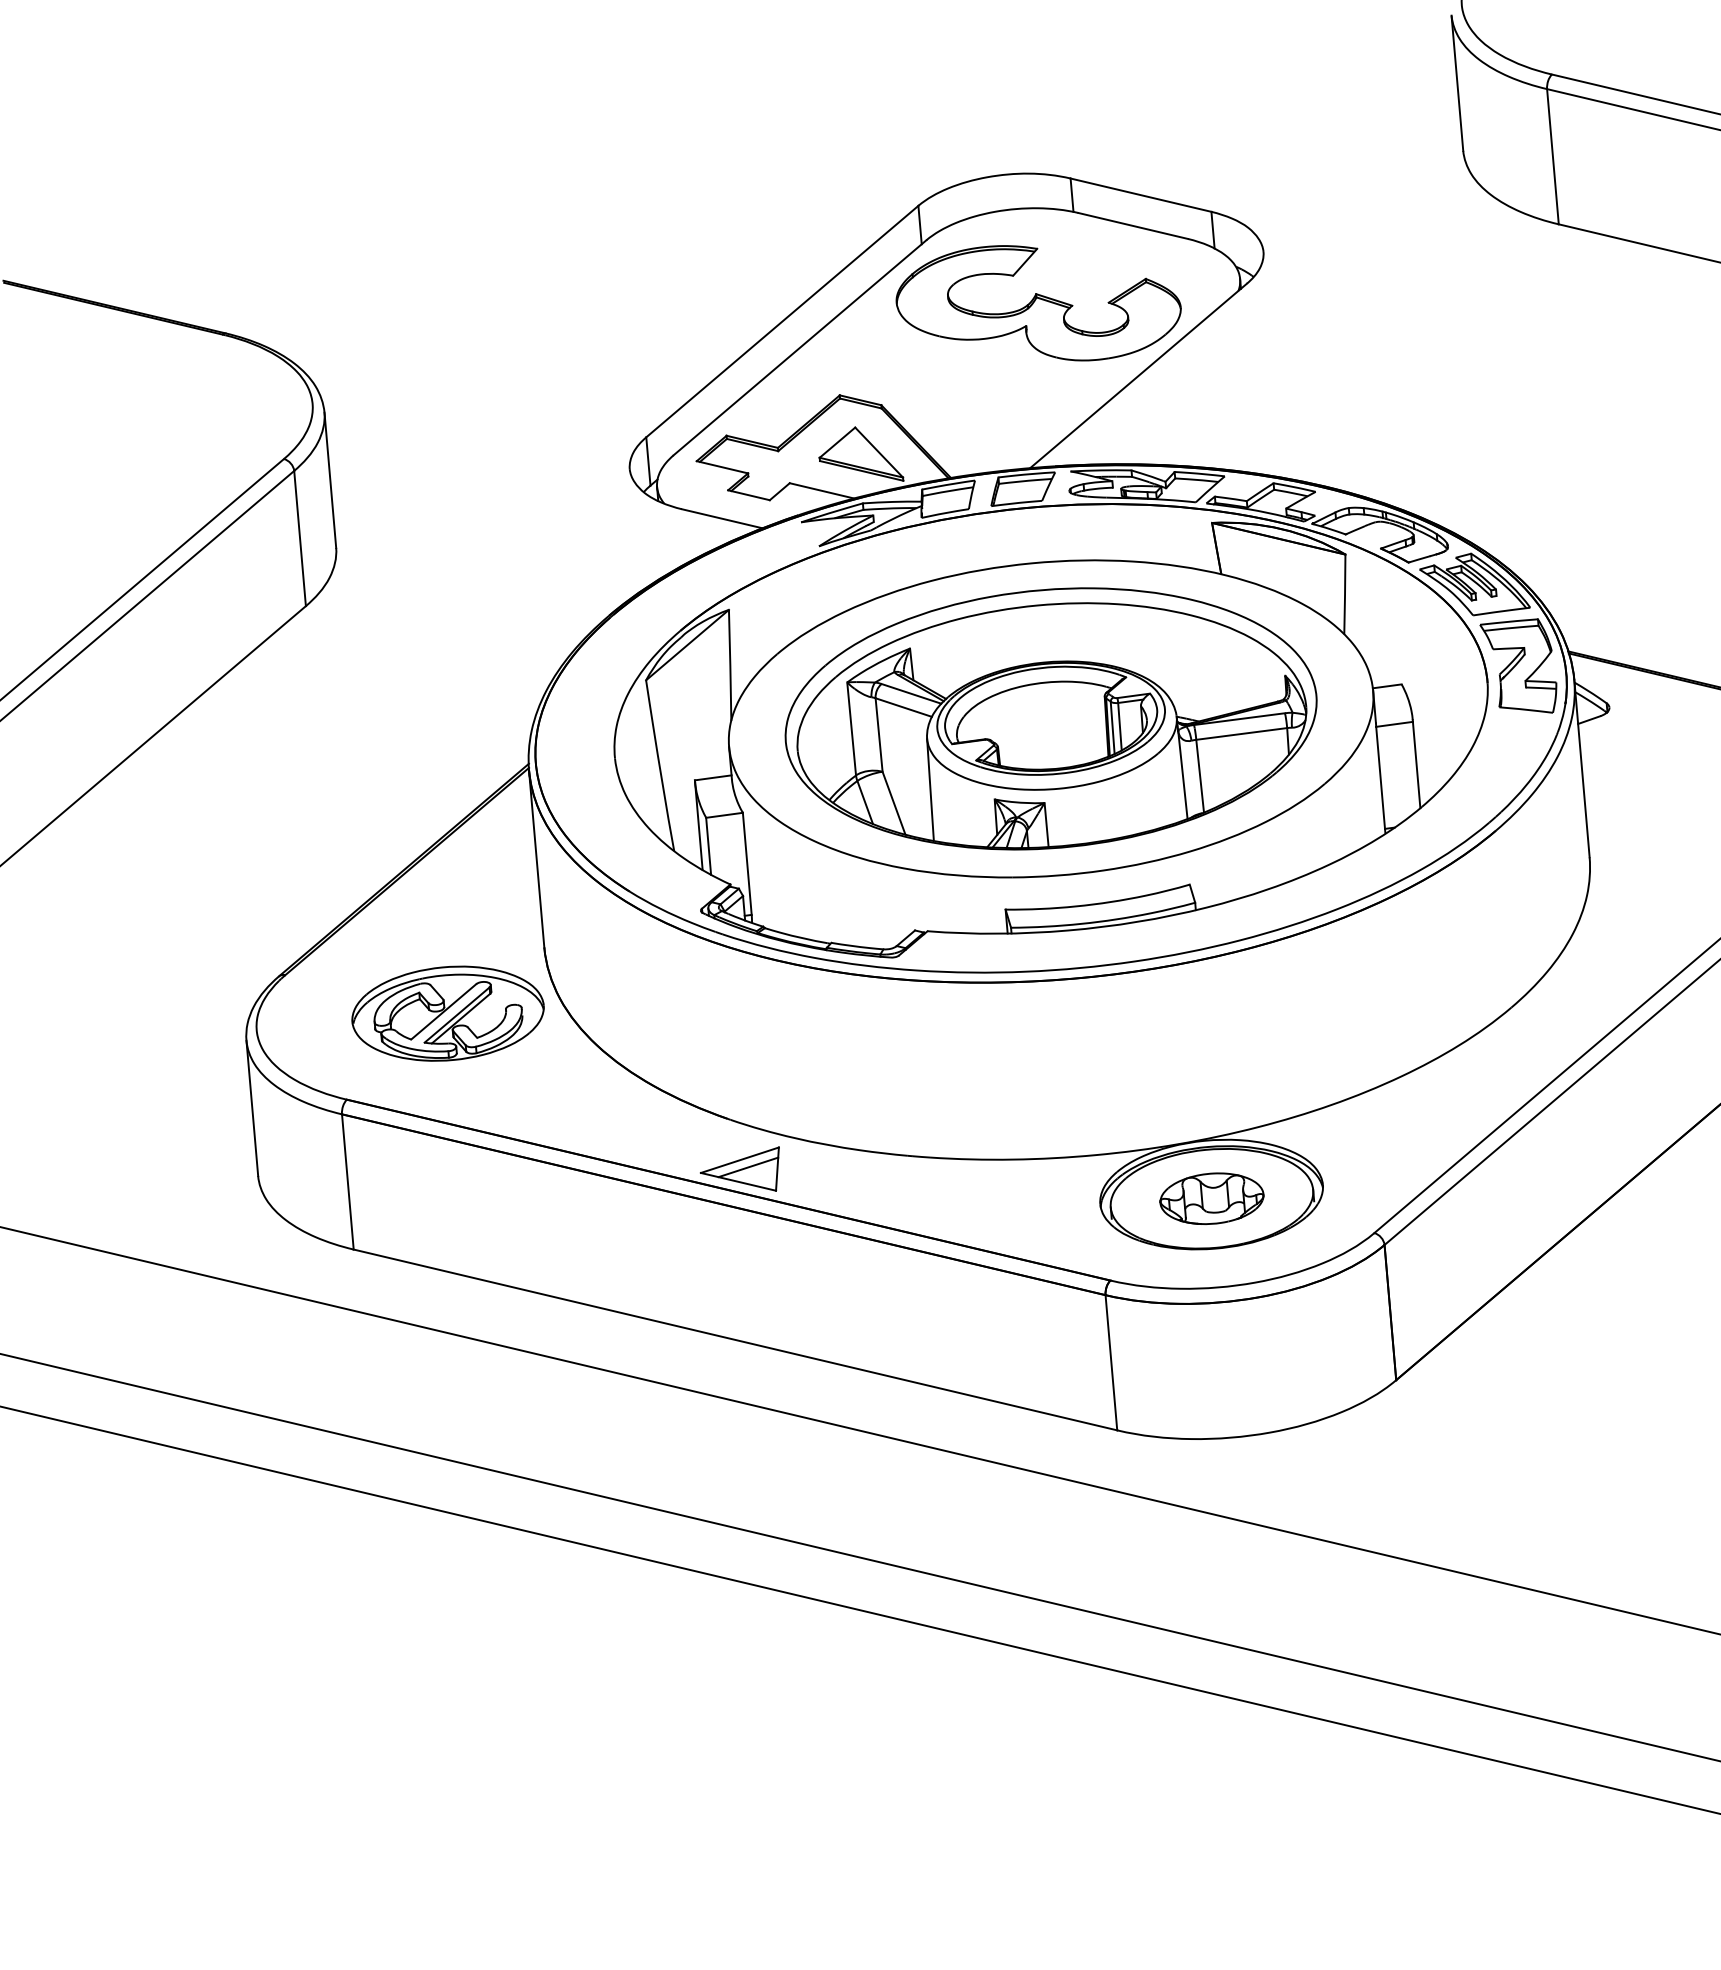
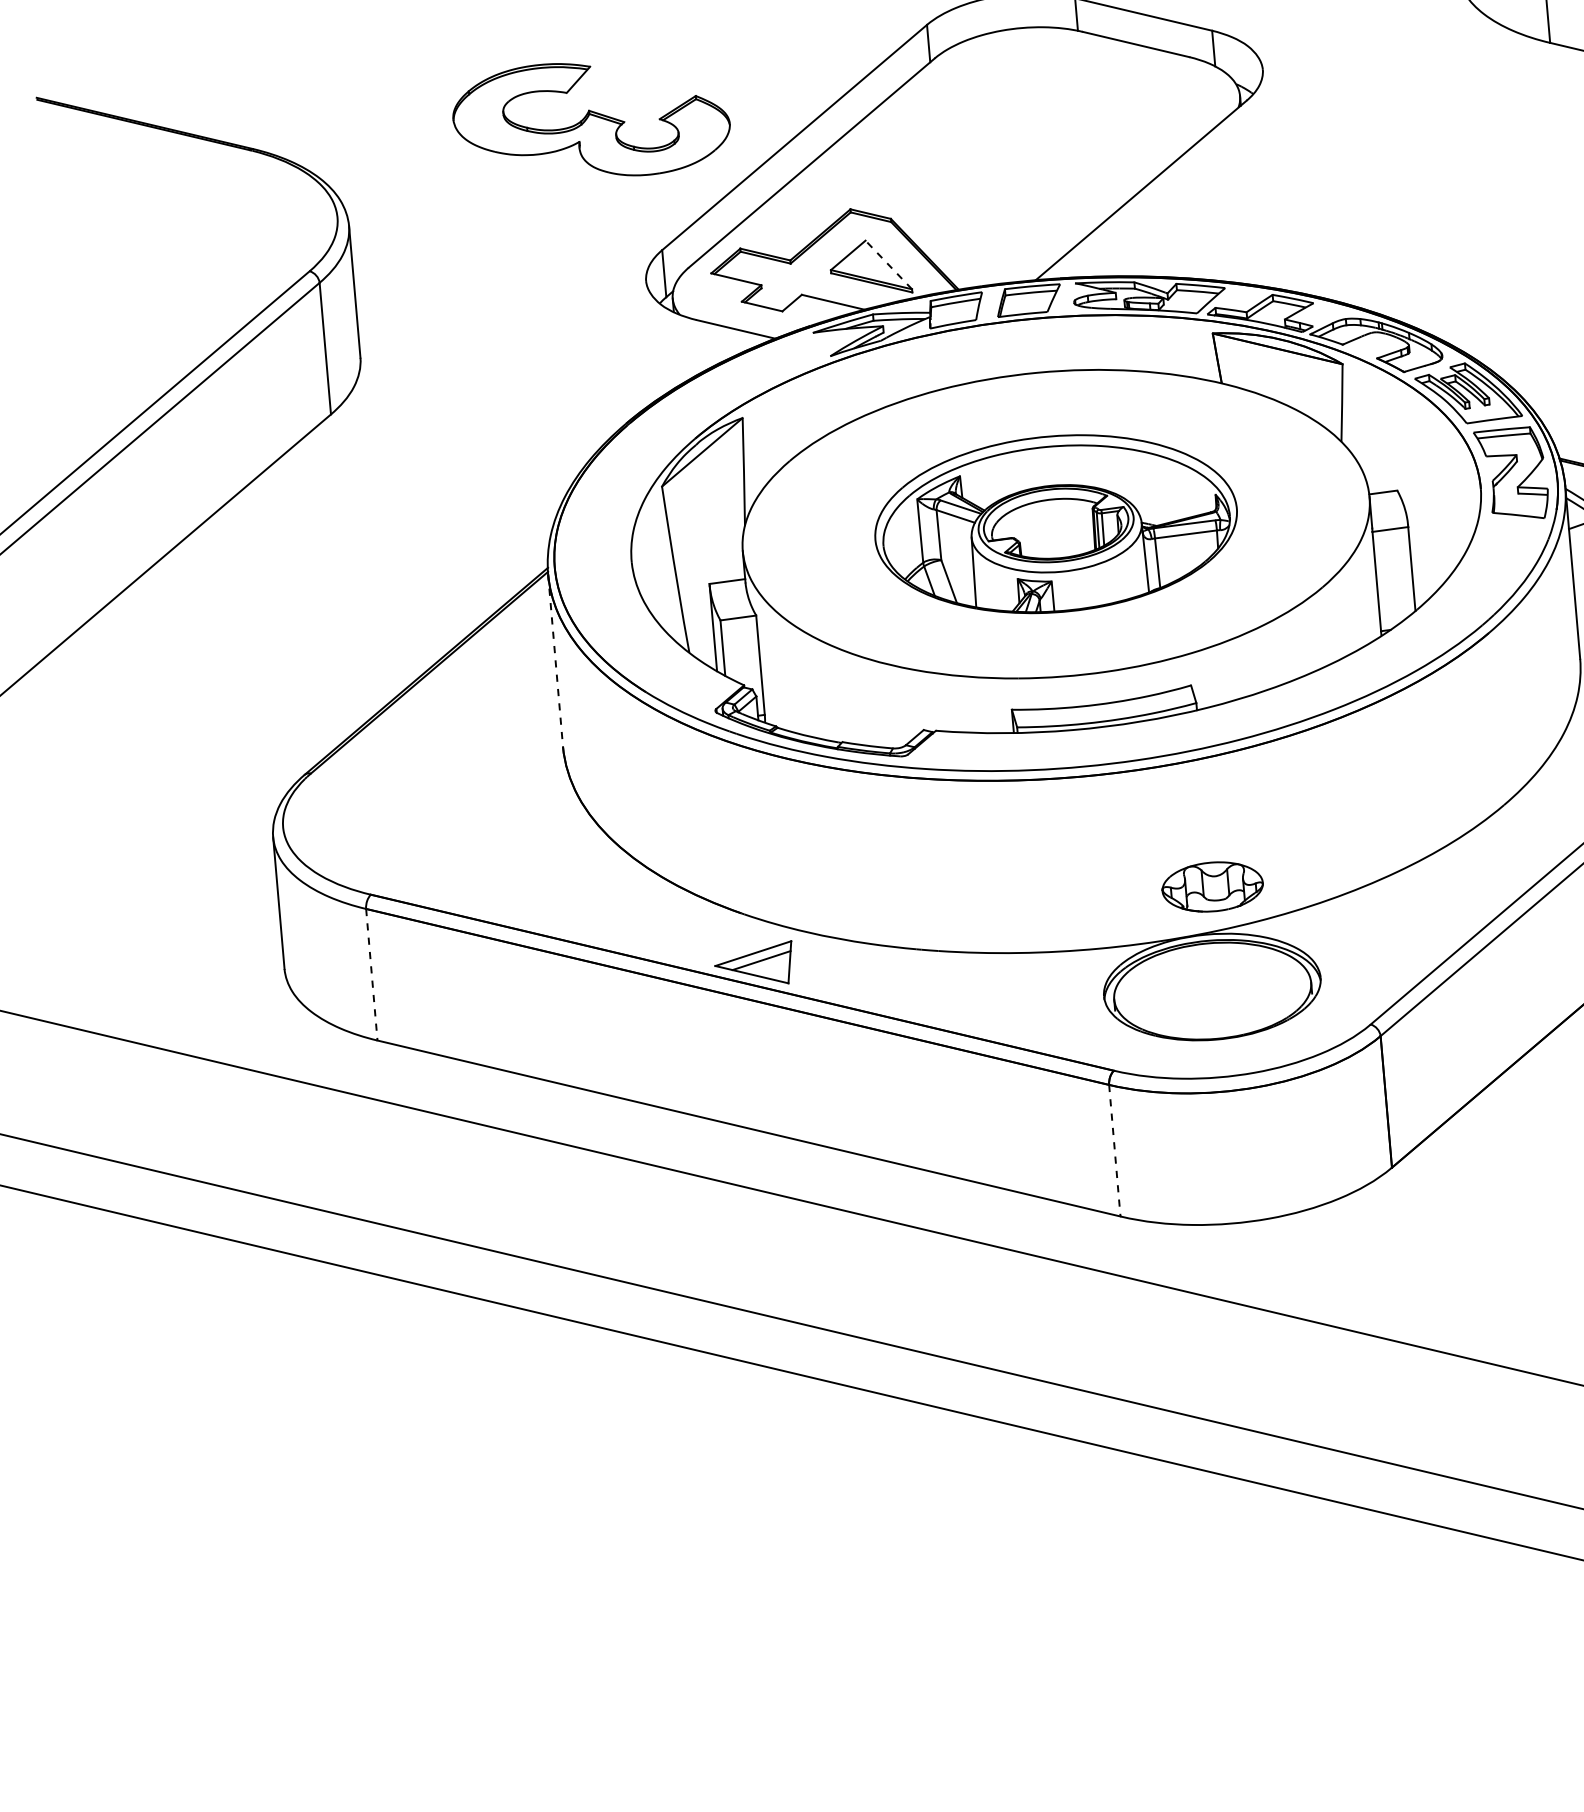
part: (1038, 303) -> (591, 119), moved
line: (879, 452) -> (889, 264), solid -> dashed
part: (1050, 718) -> (1055, 523), size x0.7
line: (536, 859) -> (555, 660), solid -> dashed
part: (447, 1013) -> (468, 810), removed
line: (347, 1181) -> (371, 974), solid -> dashed
part: (1211, 1198) -> (1212, 886), moved
line: (1111, 1362) -> (1114, 1150), solid -> dashed

